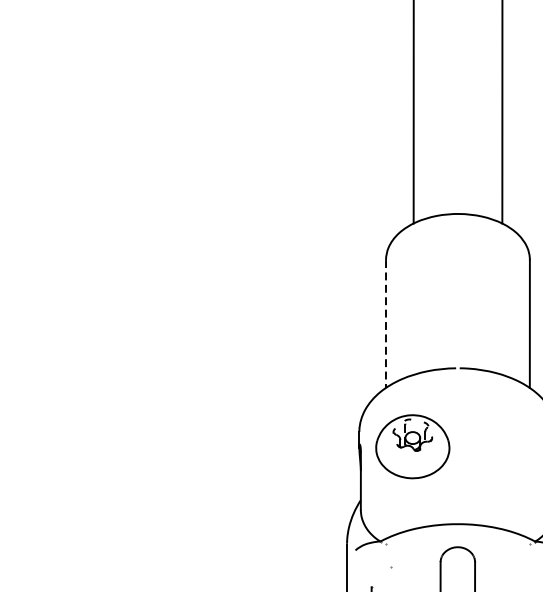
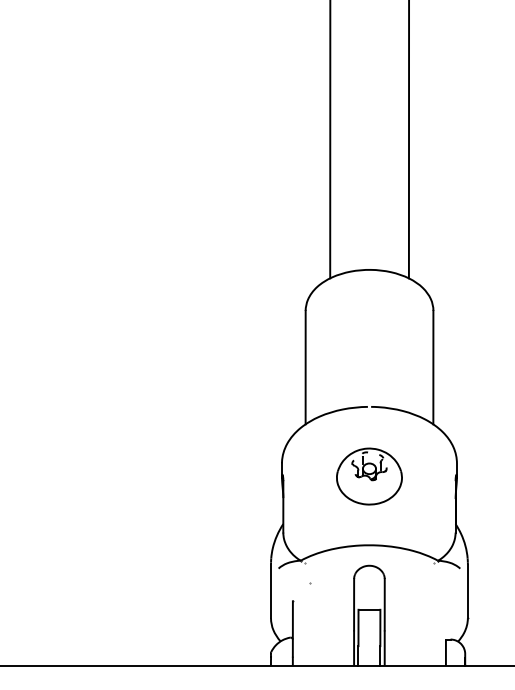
line: (385, 323) -> (305, 367), dashed -> solid
part: (412, 446) -> (369, 476), moved

